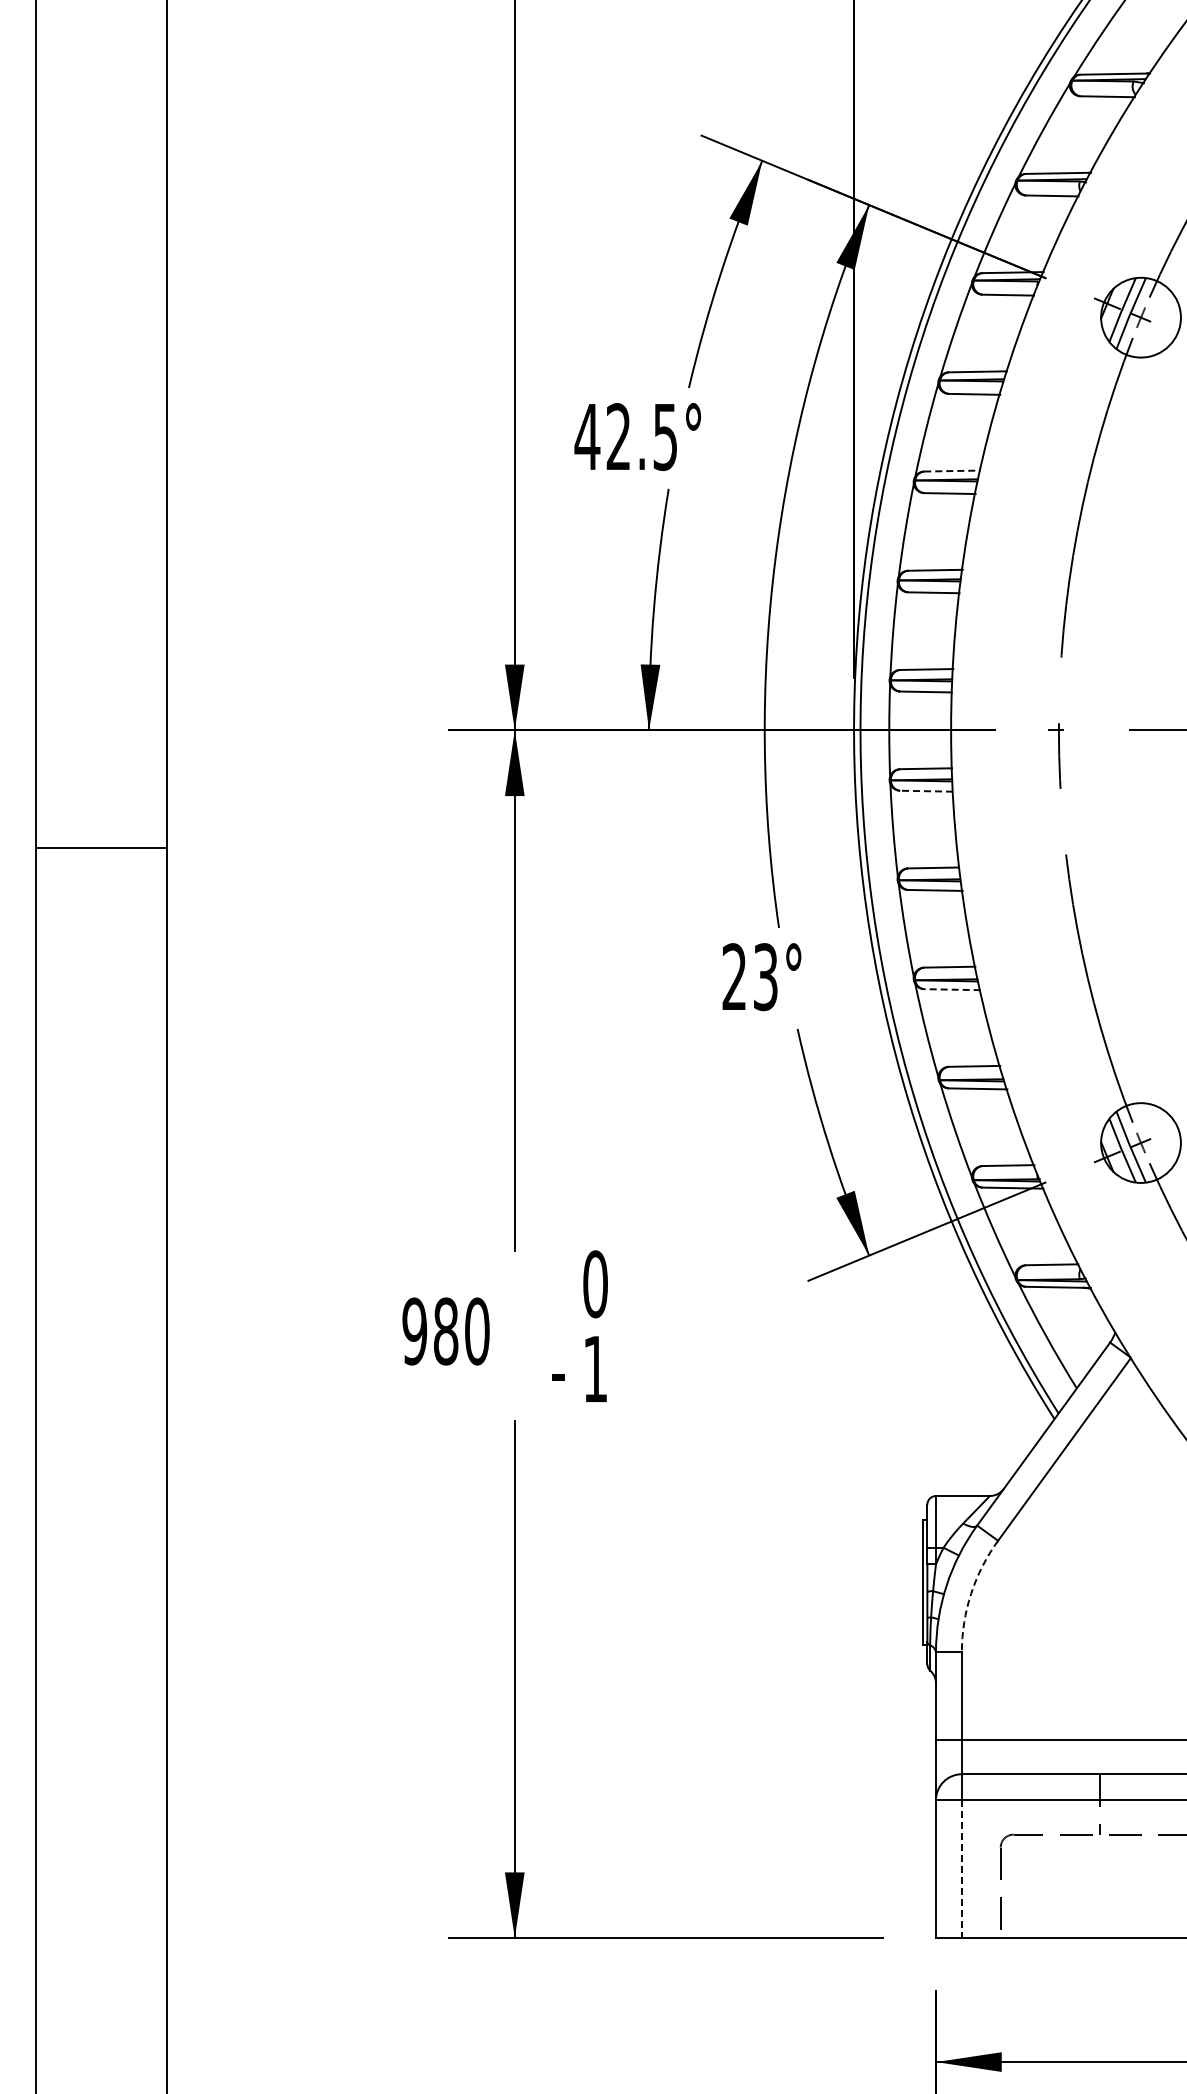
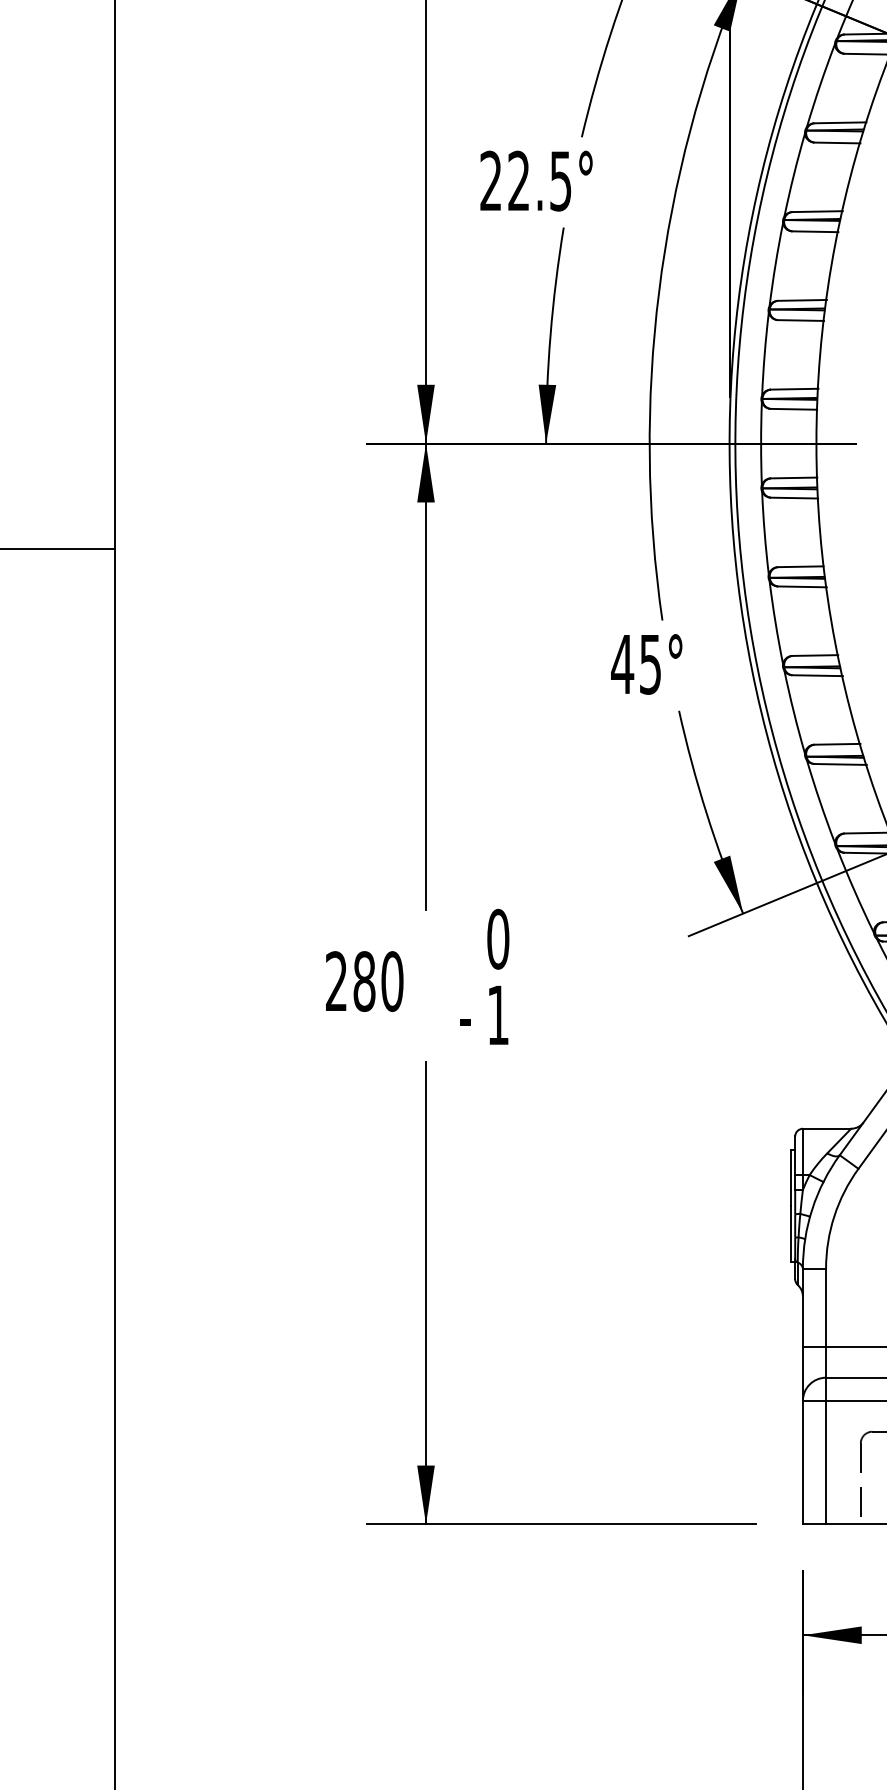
text: (587, 436) -> (491, 180), 42.5° -> 22.5°
line: (952, 471) -> (817, 212), dashed -> solid
line: (926, 791) -> (794, 498), dashed -> solid
text: (749, 976) -> (636, 663), 23° -> 45°
line: (951, 989) -> (816, 675), dashed -> solid
text: (414, 1331) -> (336, 981), 980 -> 280
arc: (971, 1593) -> (834, 1215), dashed -> solid
line: (961, 1869) -> (825, 1462), dashed -> solid

